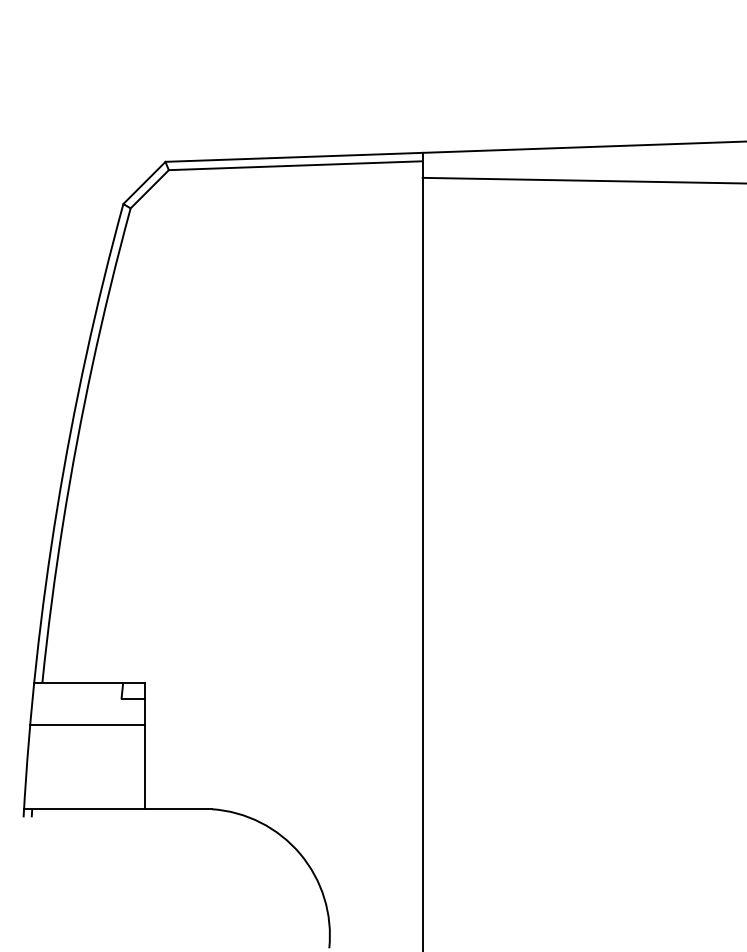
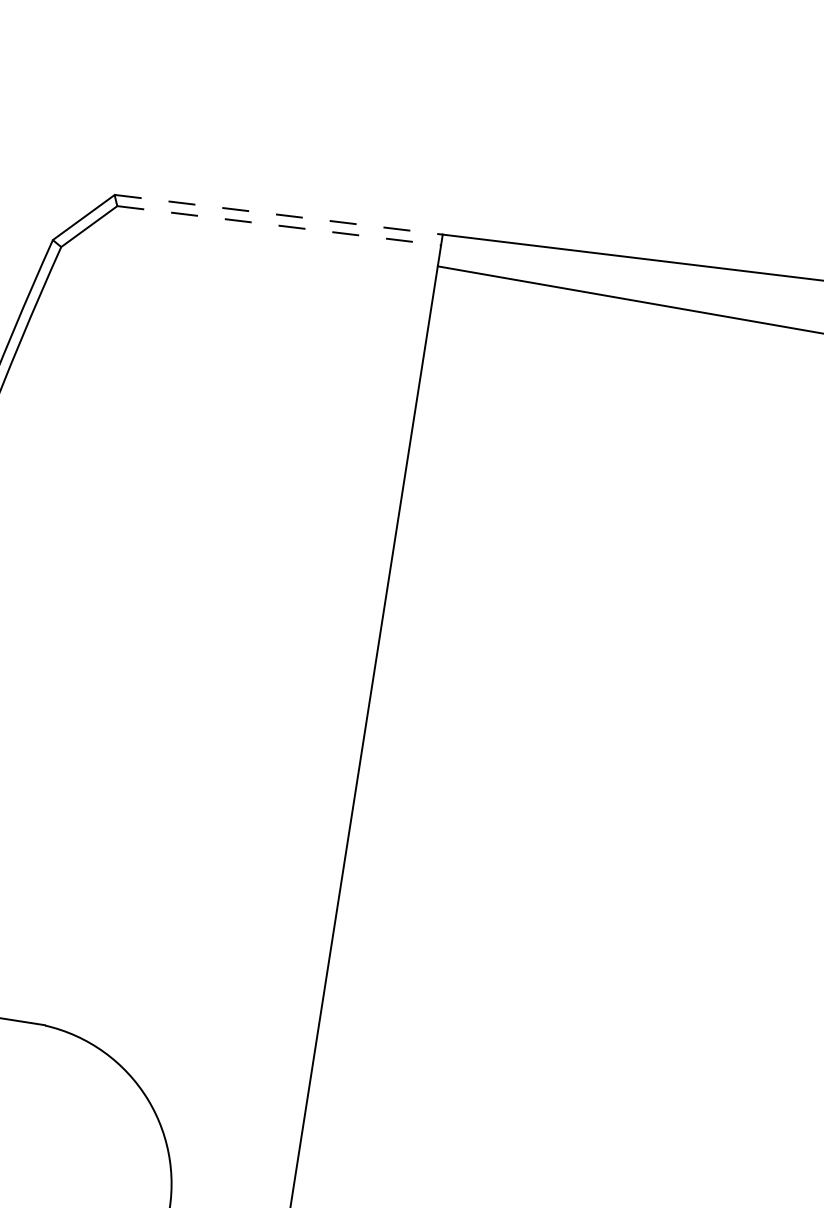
line: (294, 157) -> (279, 215), solid -> dashed
line: (295, 165) -> (278, 225), solid -> dashed

